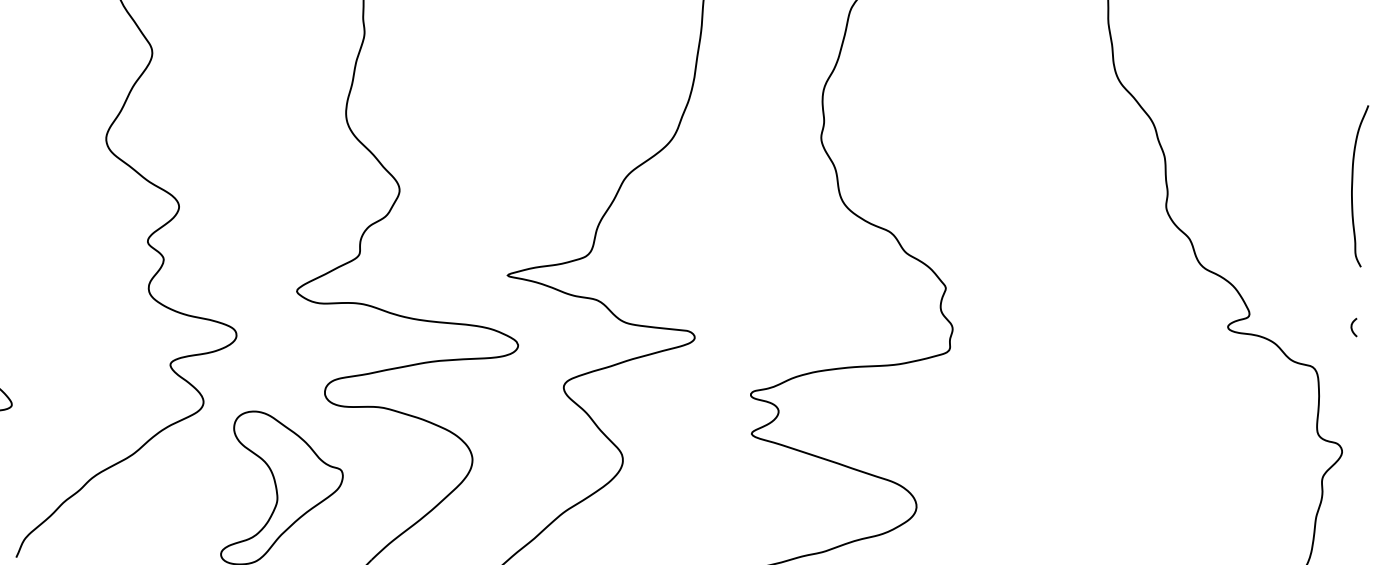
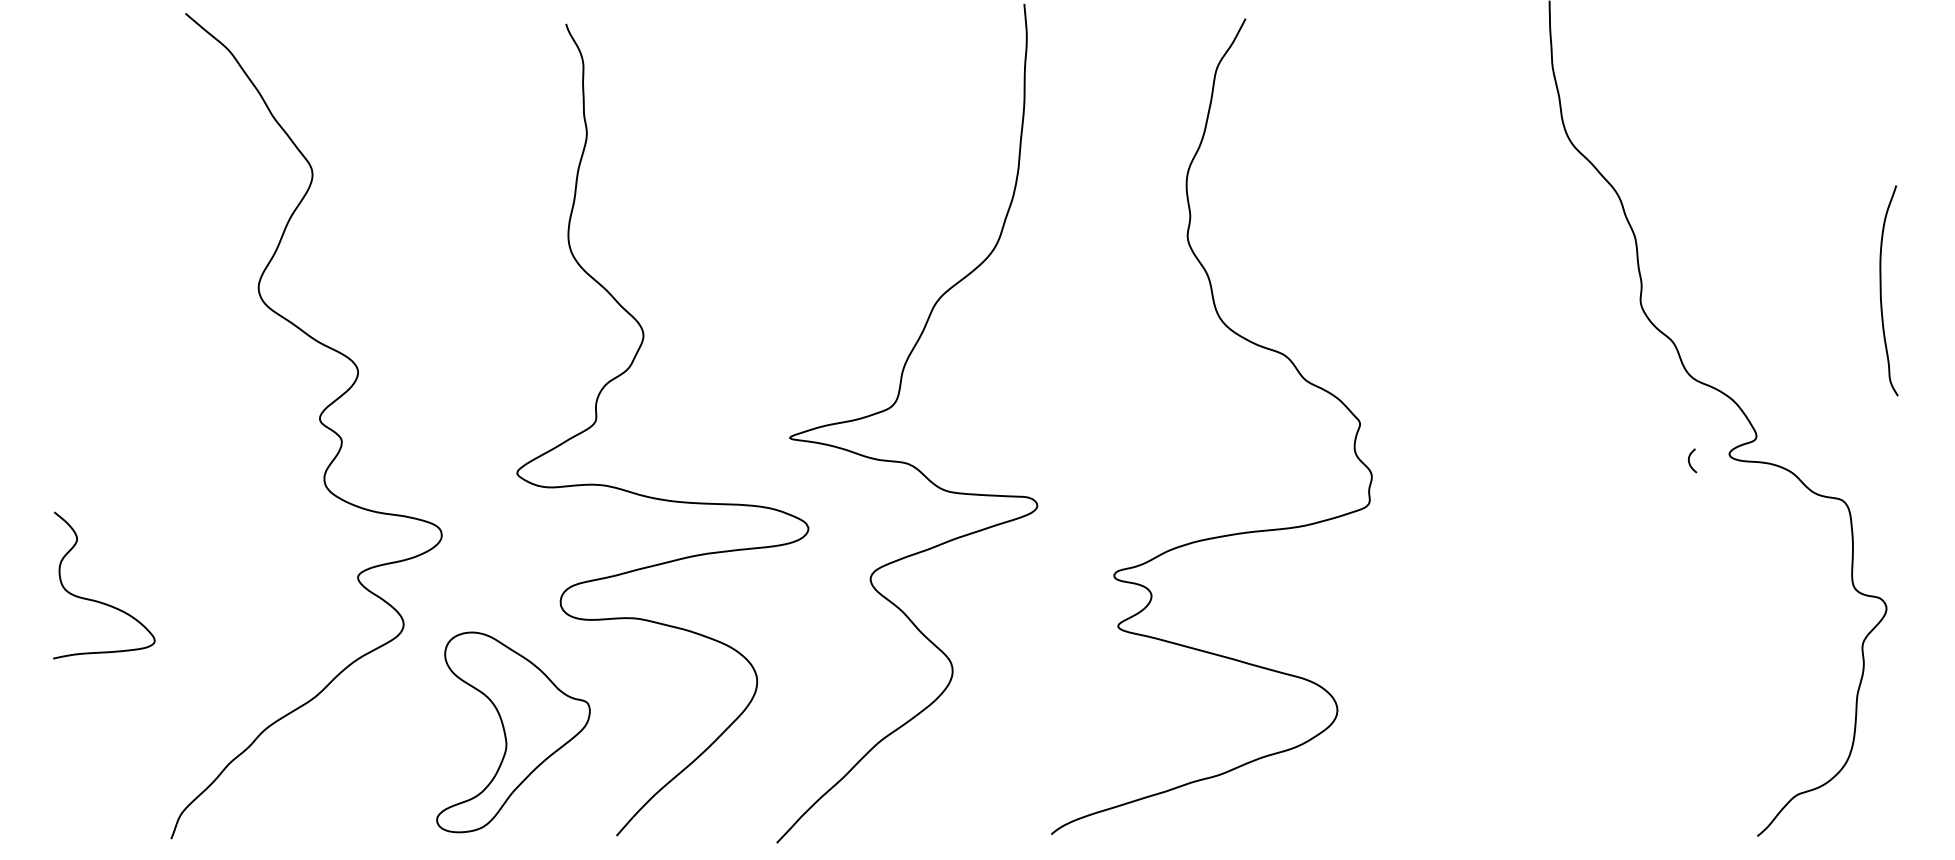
curve: (1352, 185) -> (1881, 290), moved
curve: (1352, 328) -> (1690, 462), moved

